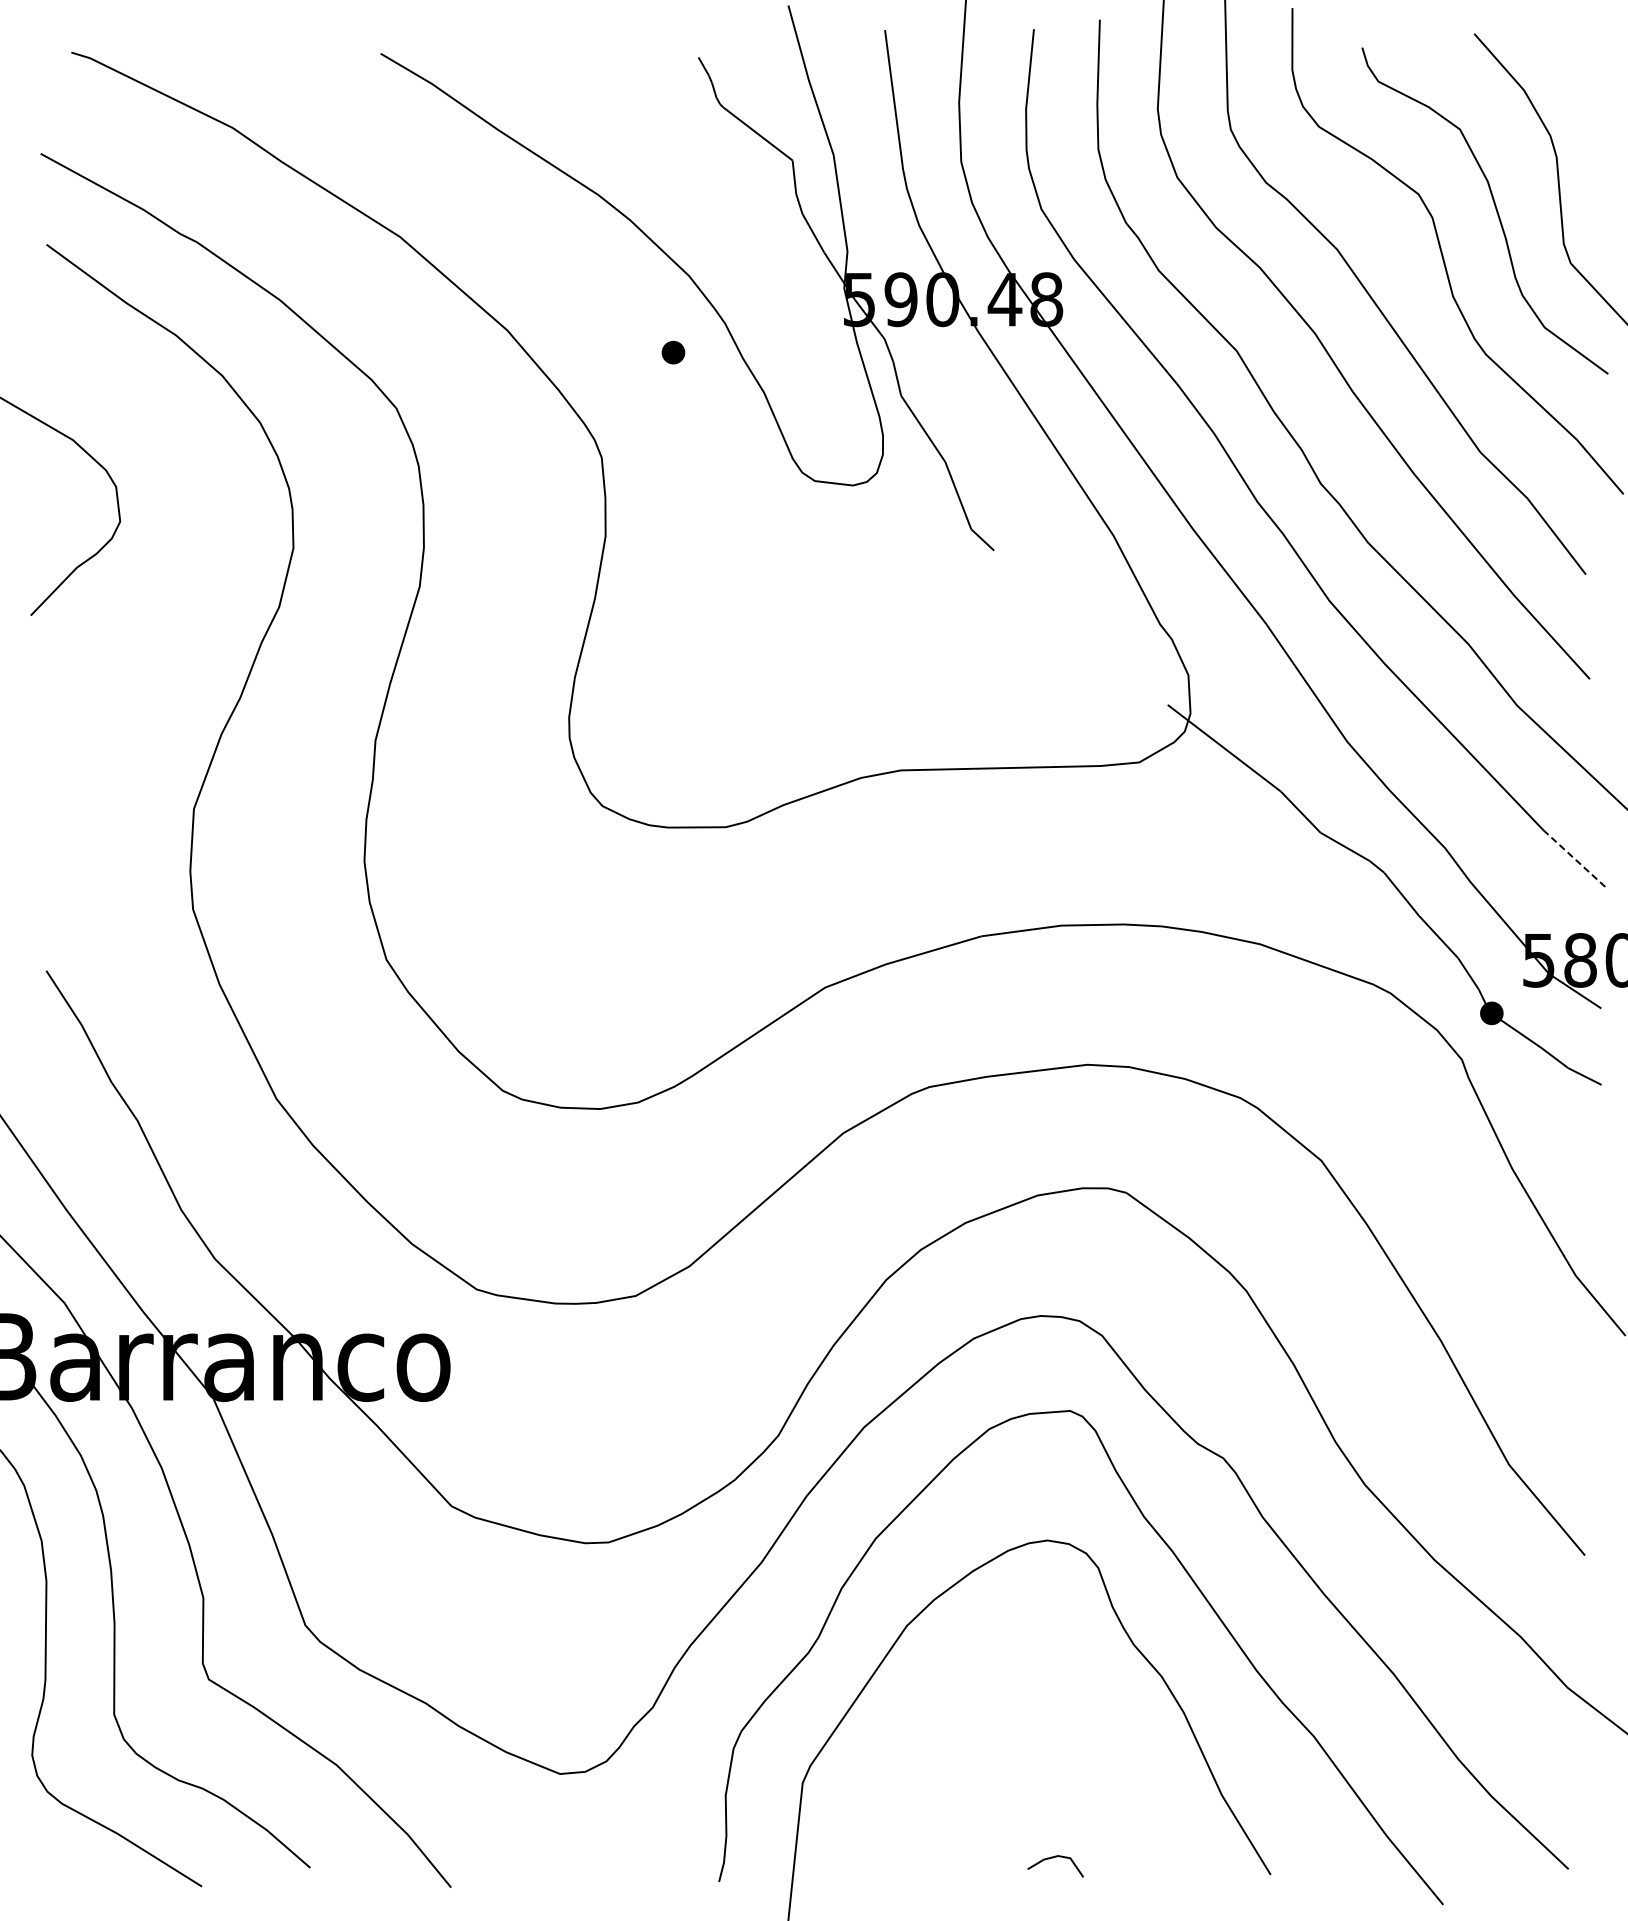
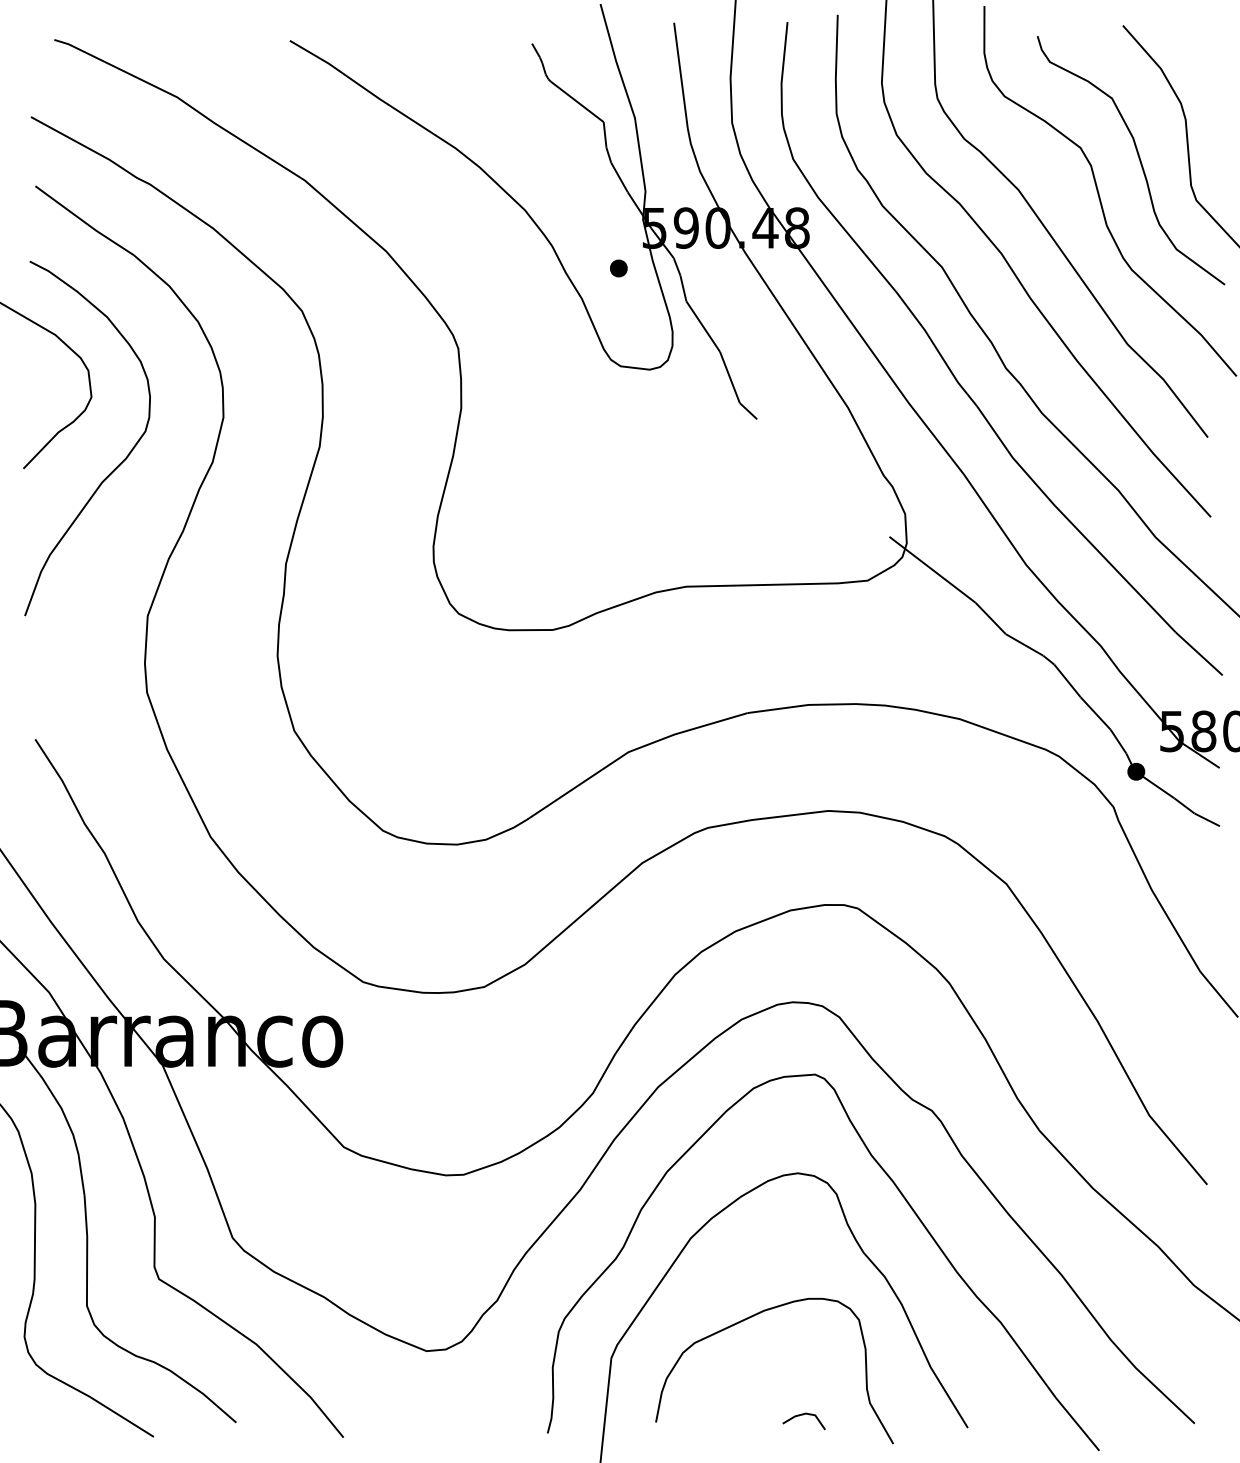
part: (673, 352) -> (618, 268), moved
curve: (152, 613) -> (116, 467), added
line: (1574, 858) -> (1199, 653), dashed -> solid
curve: (983, 1731) -> (749, 1318), added

